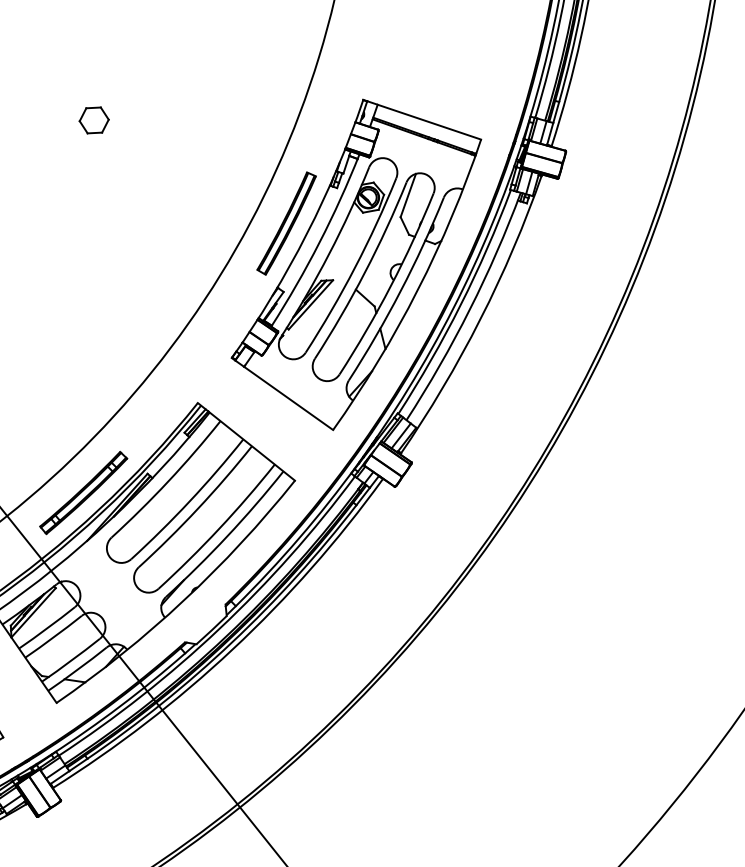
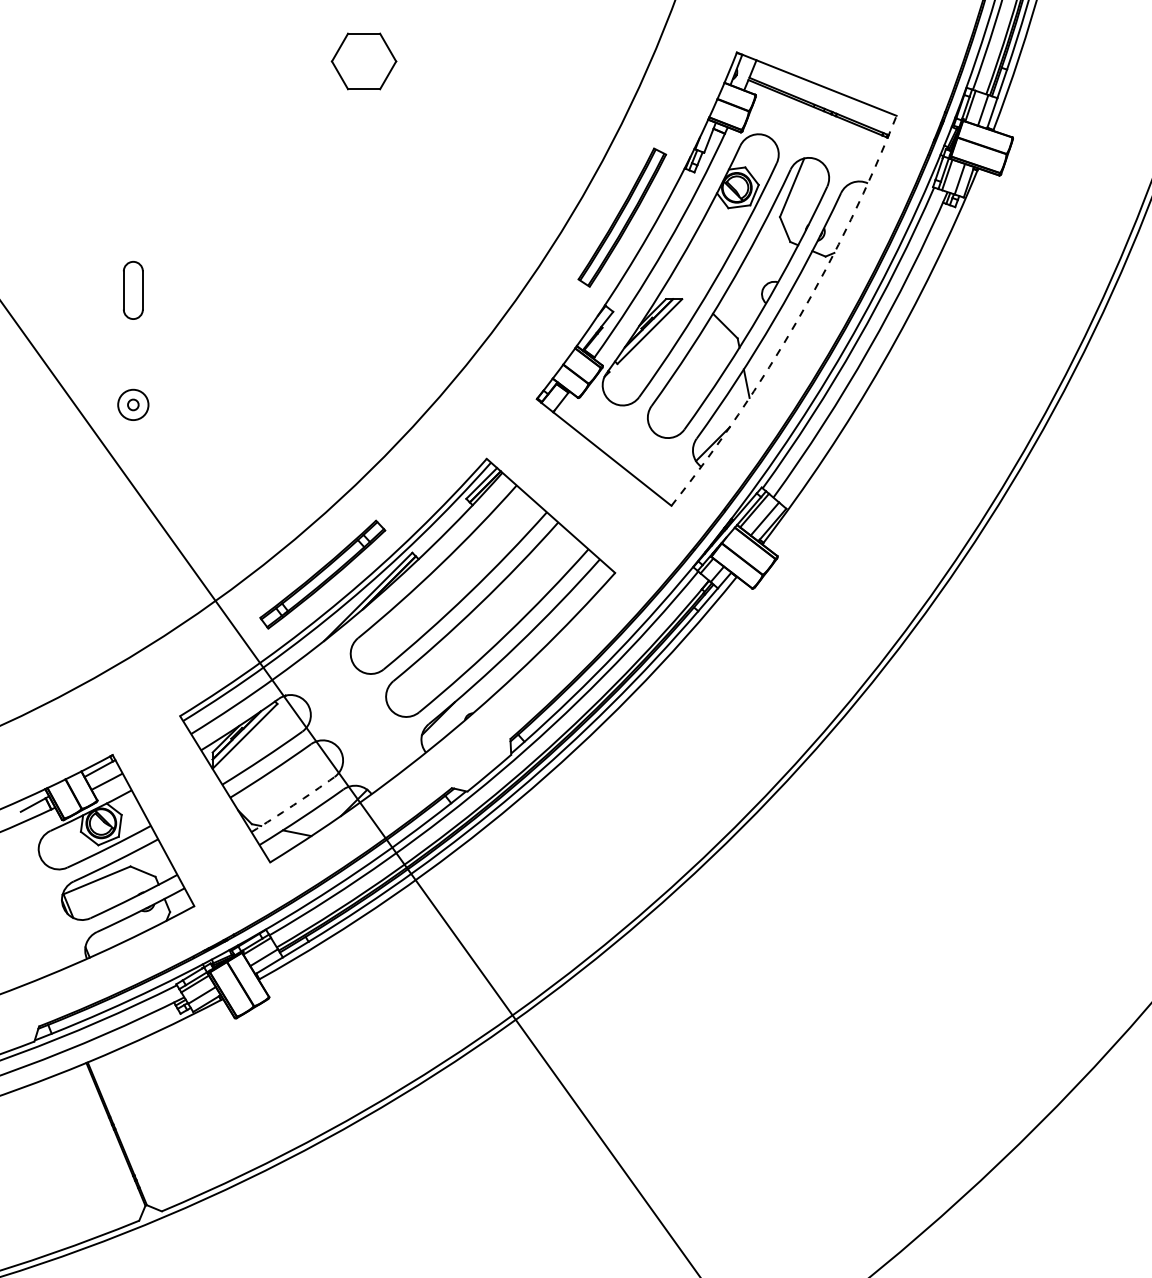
part: (94, 120) -> (364, 61), size x1.6
arc: (417, 290) -> (798, 319), solid -> dashed
arc: (71, 660) -> (293, 805), solid -> dashed

